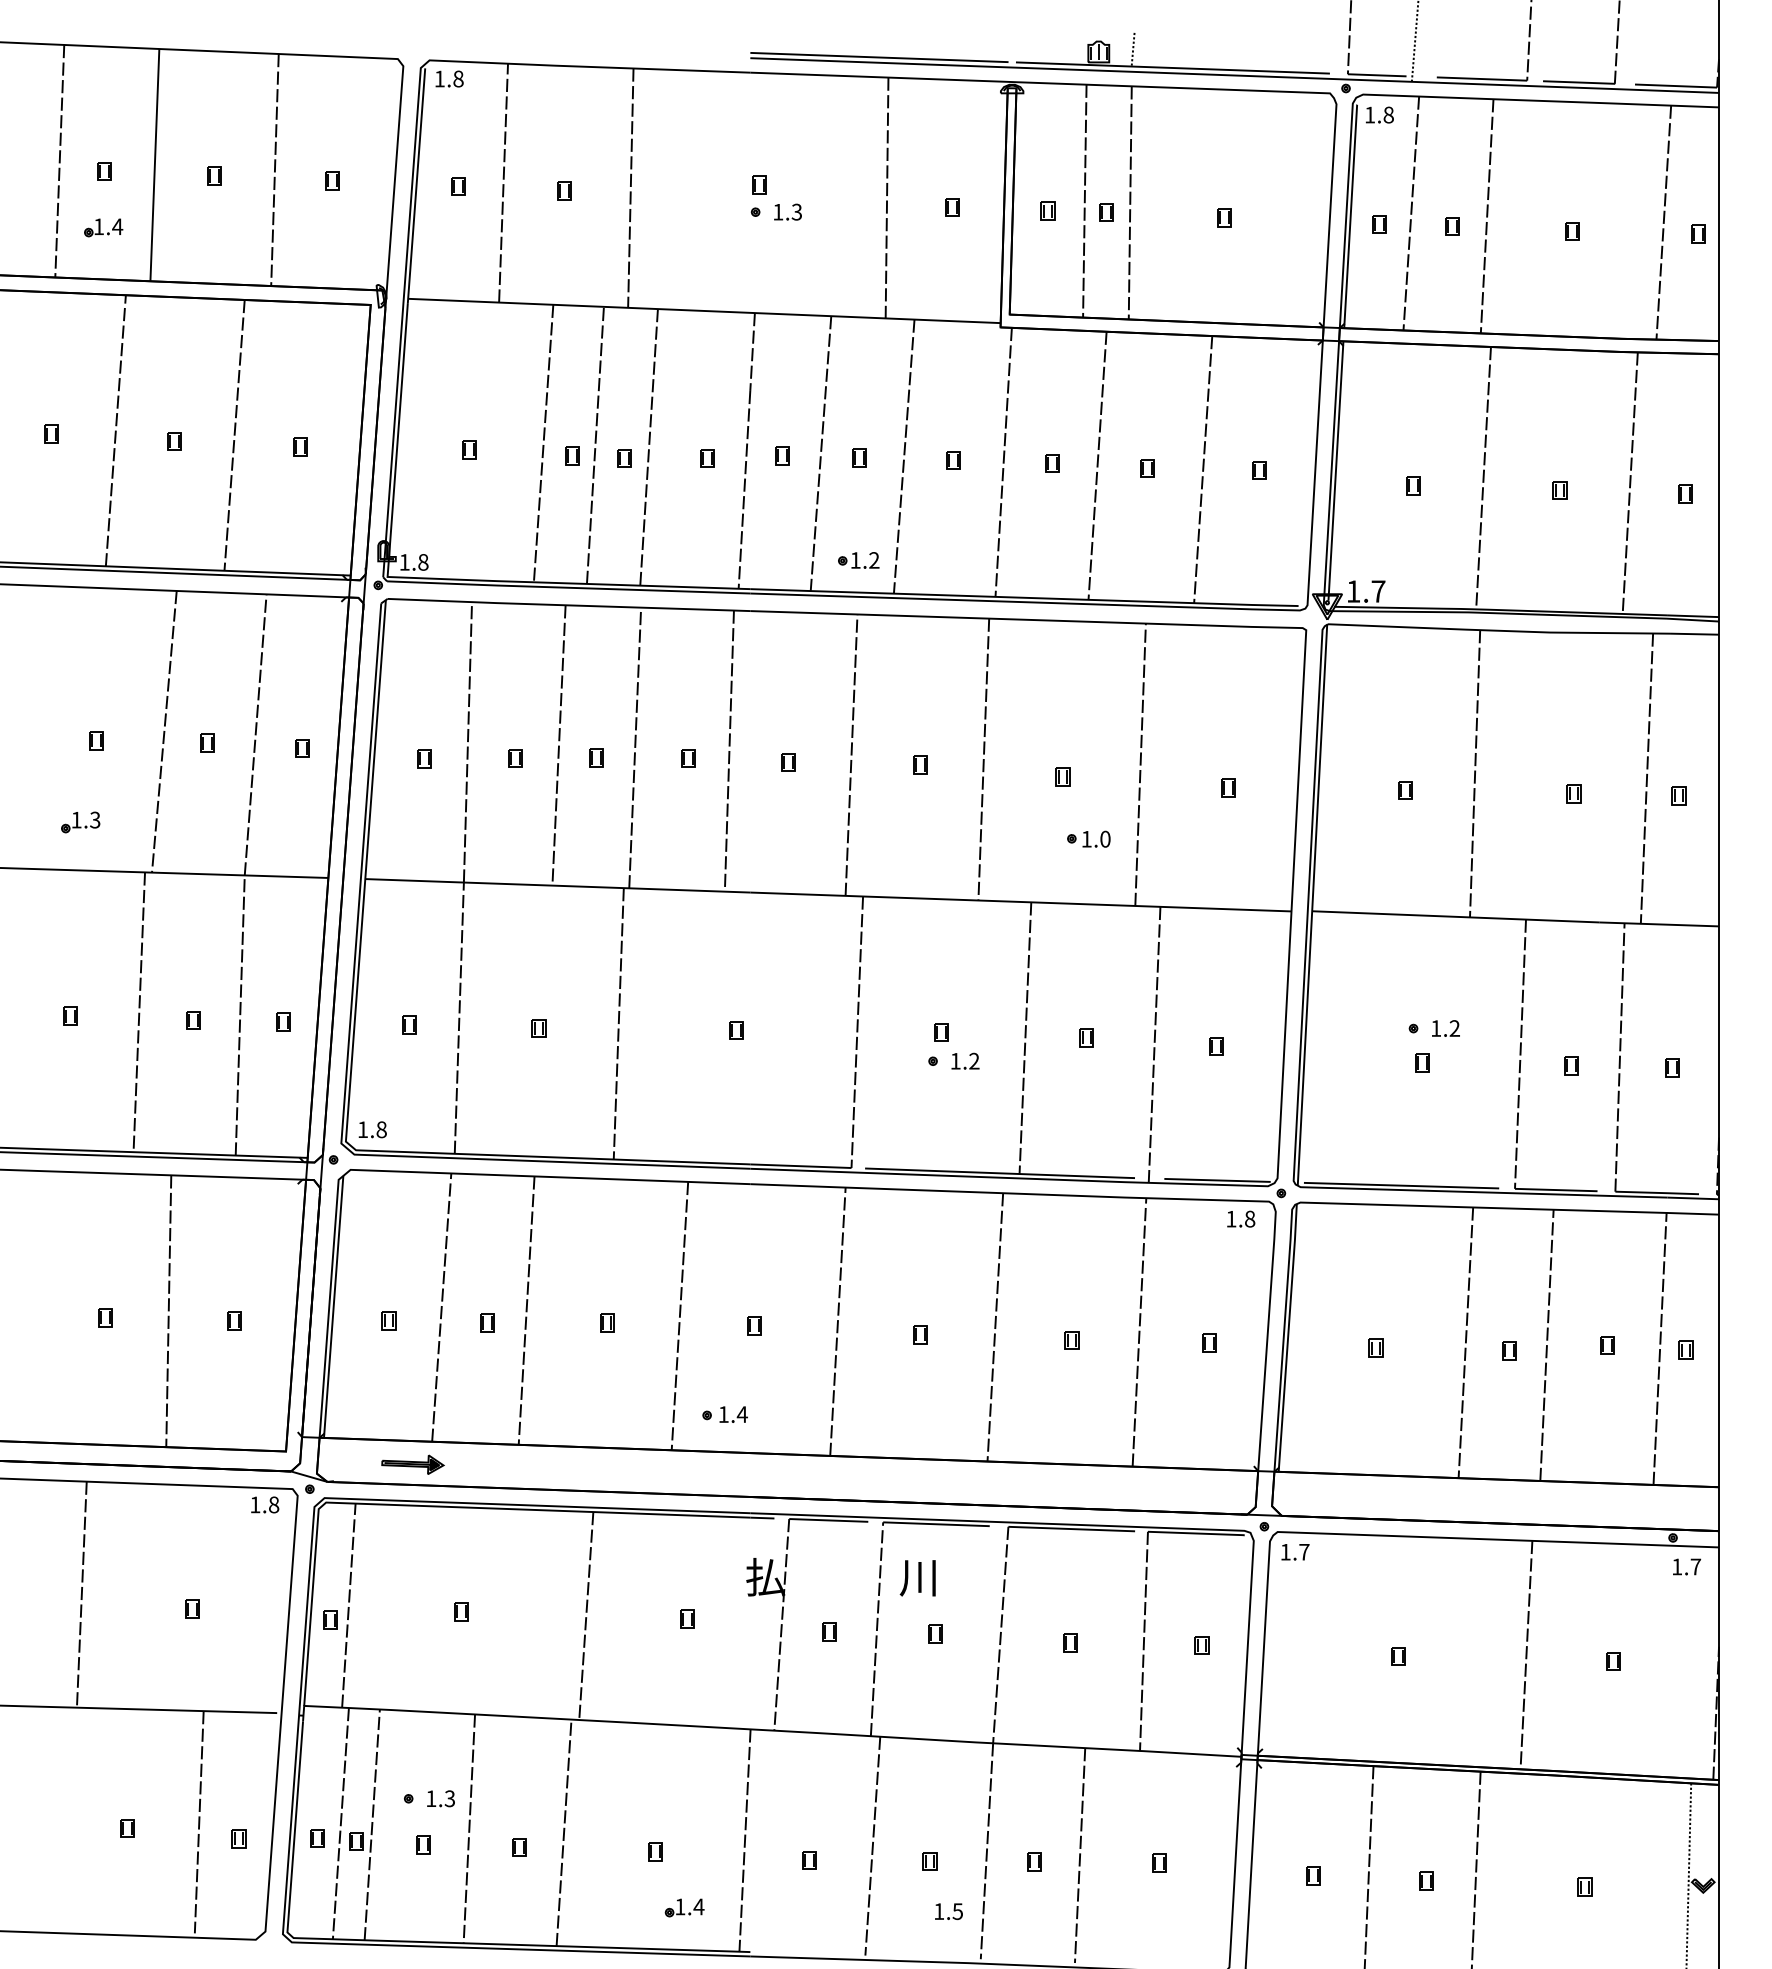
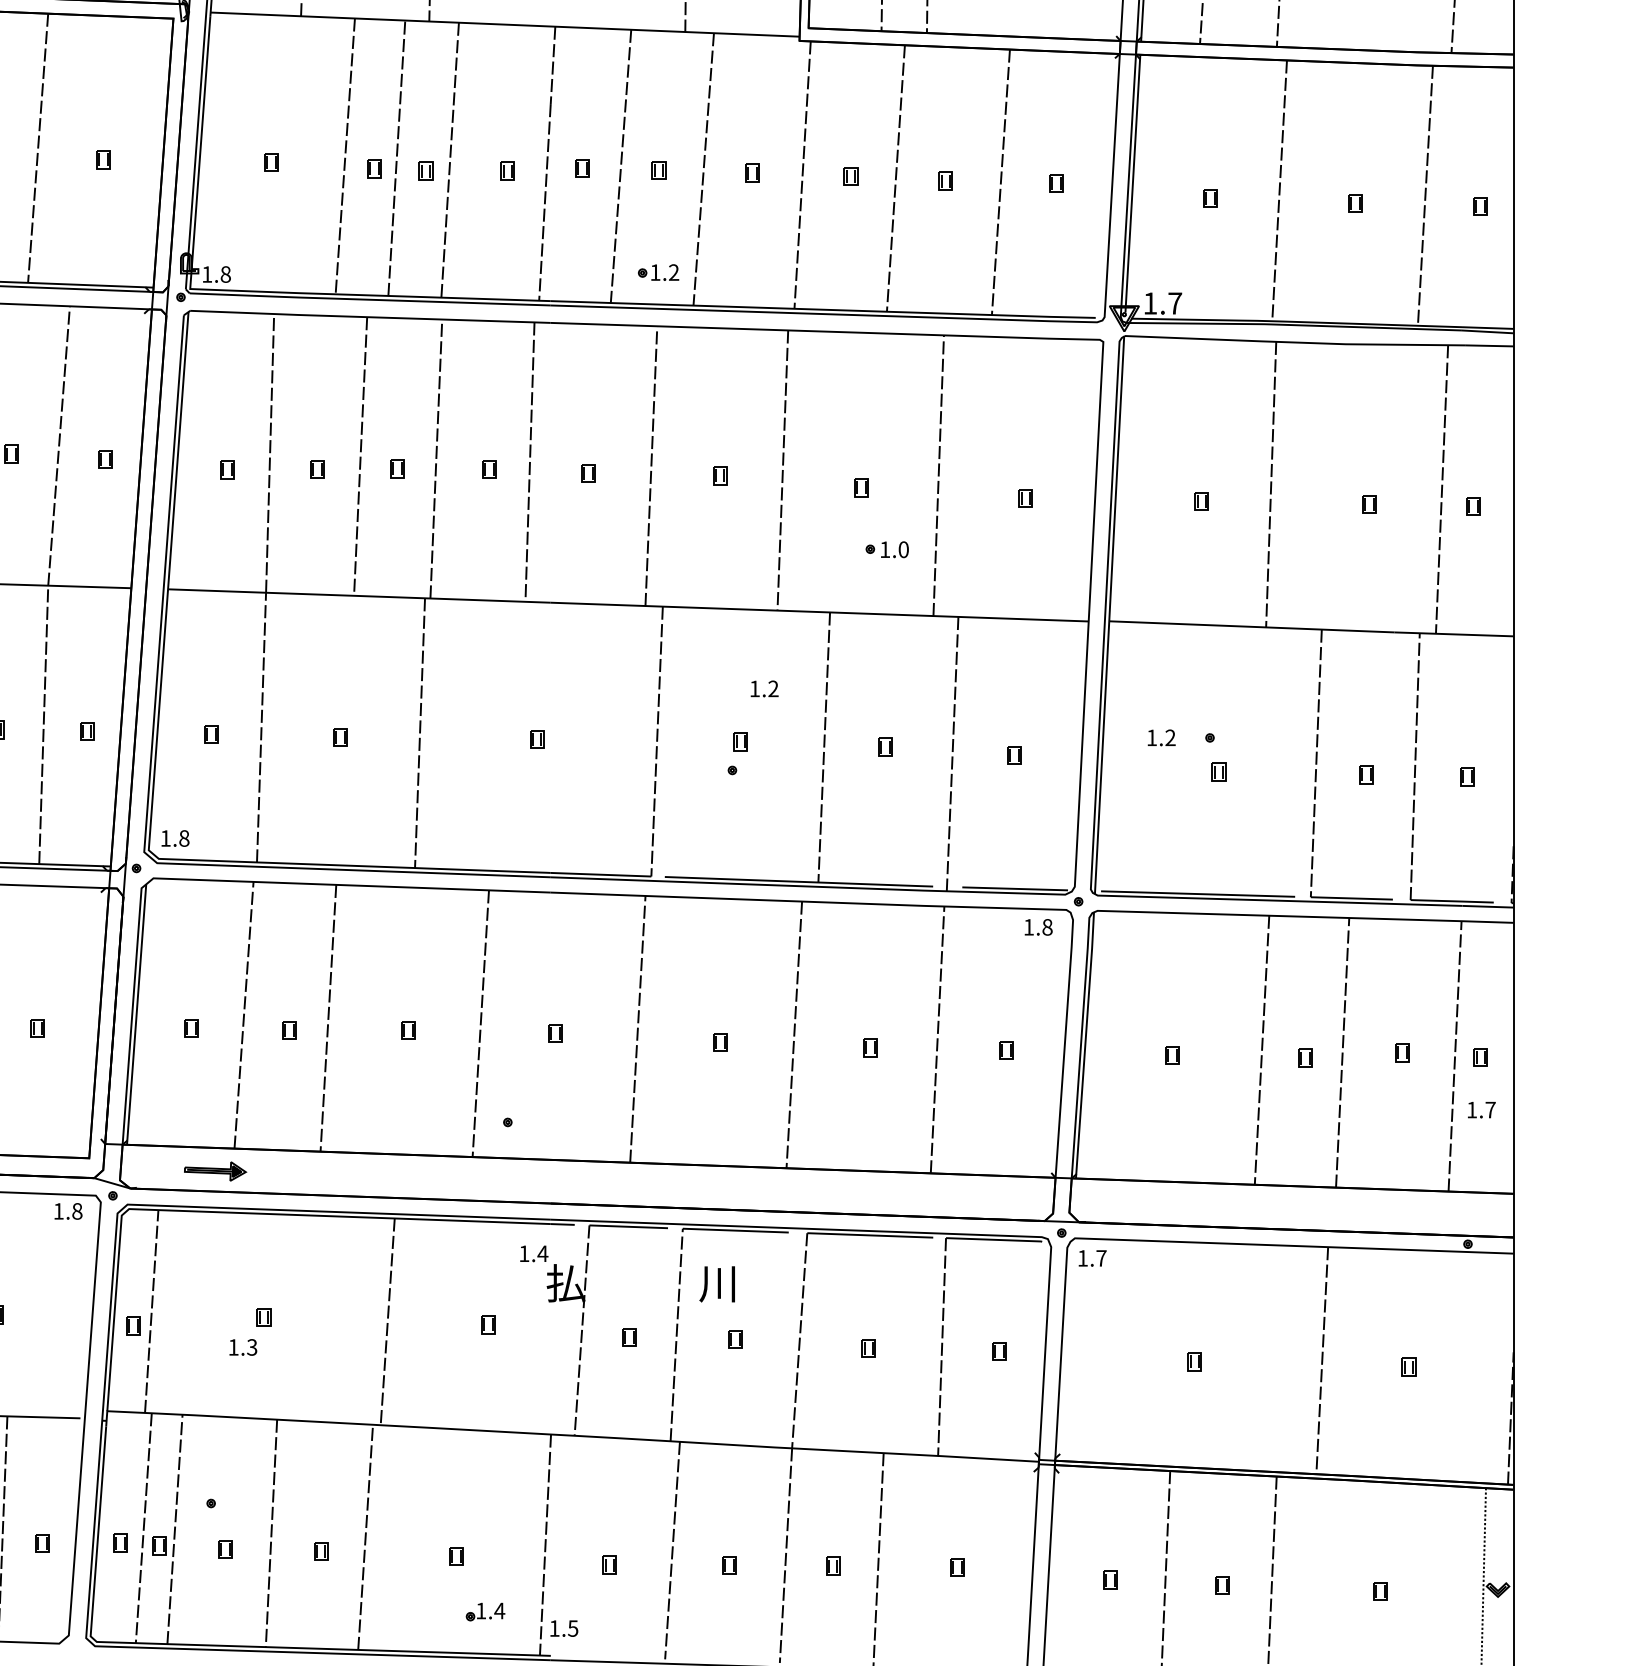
text: (1445, 1028) -> (1161, 737), moved
text: (965, 1060) -> (764, 688), moved
text: (733, 1414) -> (534, 1253), moved
text: (1687, 1566) -> (1482, 1109), moved
text: (440, 1798) -> (242, 1347), moved
text: (948, 1911) -> (563, 1628), moved

